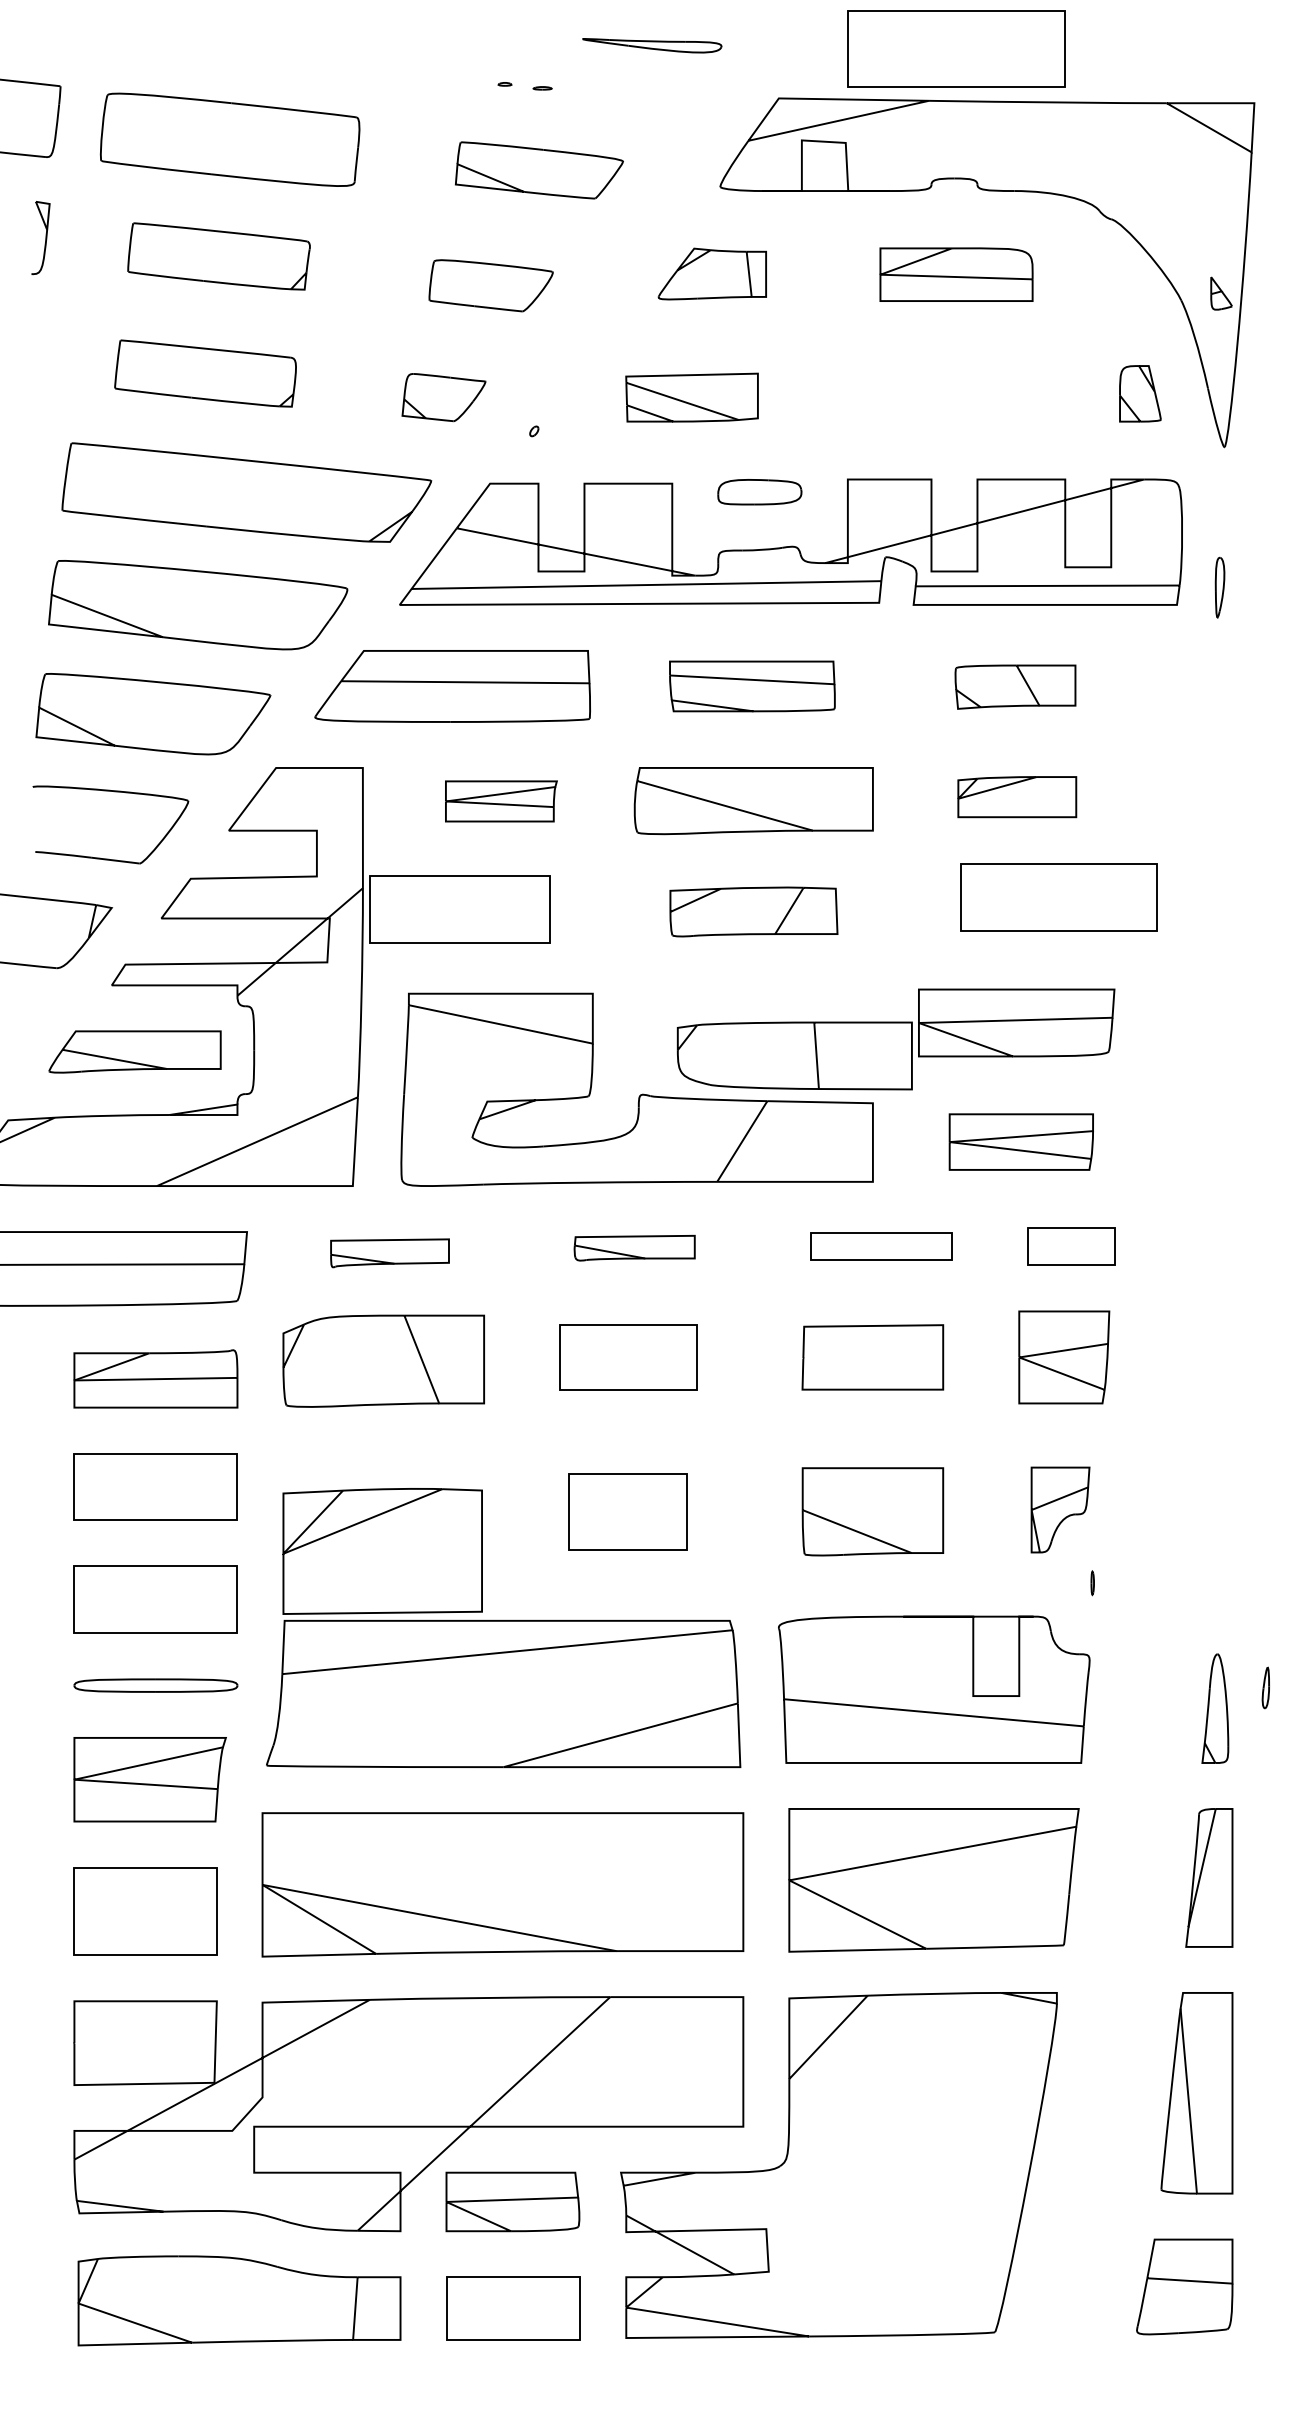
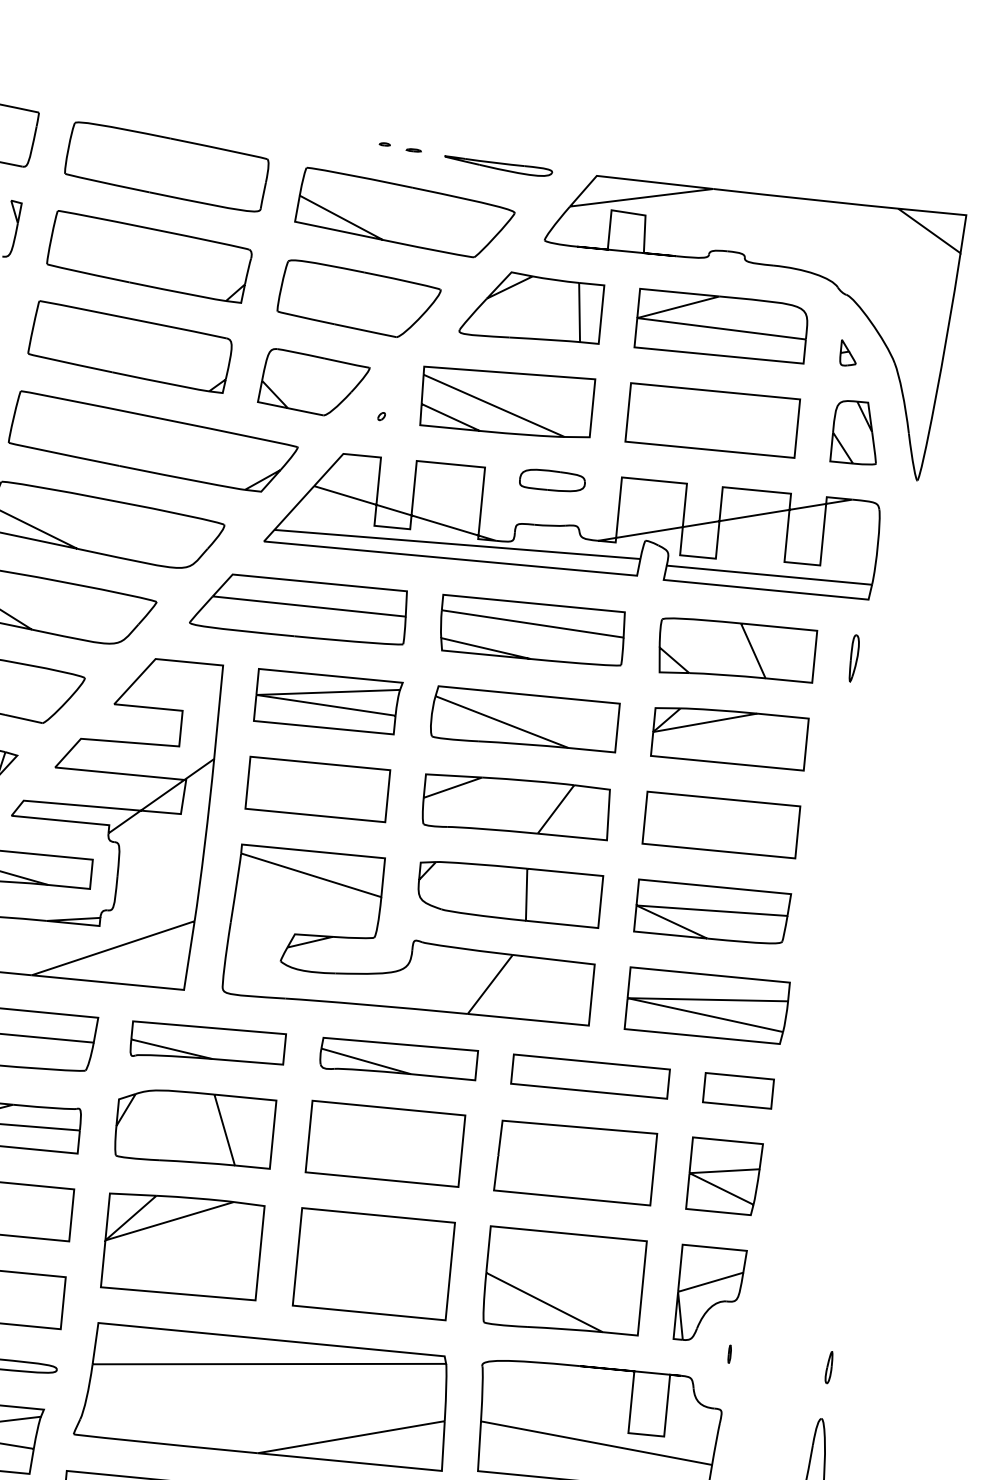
part: (652, 45) -> (498, 166), moved
part: (956, 48) -> (712, 420), moved
part: (539, 170) -> (405, 214), size x1.67
part: (218, 256) -> (149, 256), size x1.43
part: (712, 273) -> (532, 307), size x1.67
part: (956, 274) -> (721, 326), size x1.43
part: (490, 285) -> (358, 299), size x1.67
part: (1221, 293) -> (848, 353), moved
part: (205, 373) -> (130, 346), size x1.43
part: (1140, 393) -> (856, 432), size x1.43
part: (443, 397) -> (313, 383), size x1.67
part: (691, 397) -> (506, 401), size x1.67
part: (1219, 587) -> (853, 658), moved
part: (752, 686) -> (532, 631), size x1.43
part: (1015, 687) -> (736, 651), size x1.67
part: (1017, 796) -> (730, 736), size x1.67
part: (501, 801) -> (328, 701), size x1.67
part: (1058, 897) -> (720, 825), moved
part: (459, 909) -> (317, 789), moved
part: (753, 911) -> (516, 806), size x1.43
part: (794, 1055) -> (509, 892), moved
part: (1021, 1141) -> (707, 1005), size x1.43
part: (881, 1246) -> (590, 1076), size x1.43
part: (634, 1247) -> (398, 1058), size x1.67
part: (389, 1253) -> (207, 1045), size x1.67
part: (628, 1356) -> (385, 1143), size x1.43
part: (872, 1357) -> (575, 1162), size x1.43
part: (1060, 1509) -> (710, 1294), size x1.43
part: (628, 1511) -> (374, 1263), size x1.67
part: (872, 1511) -> (563, 1281), size x1.43
part: (382, 1551) -> (182, 1246), moved
part: (1265, 1687) -> (828, 1367), moved

